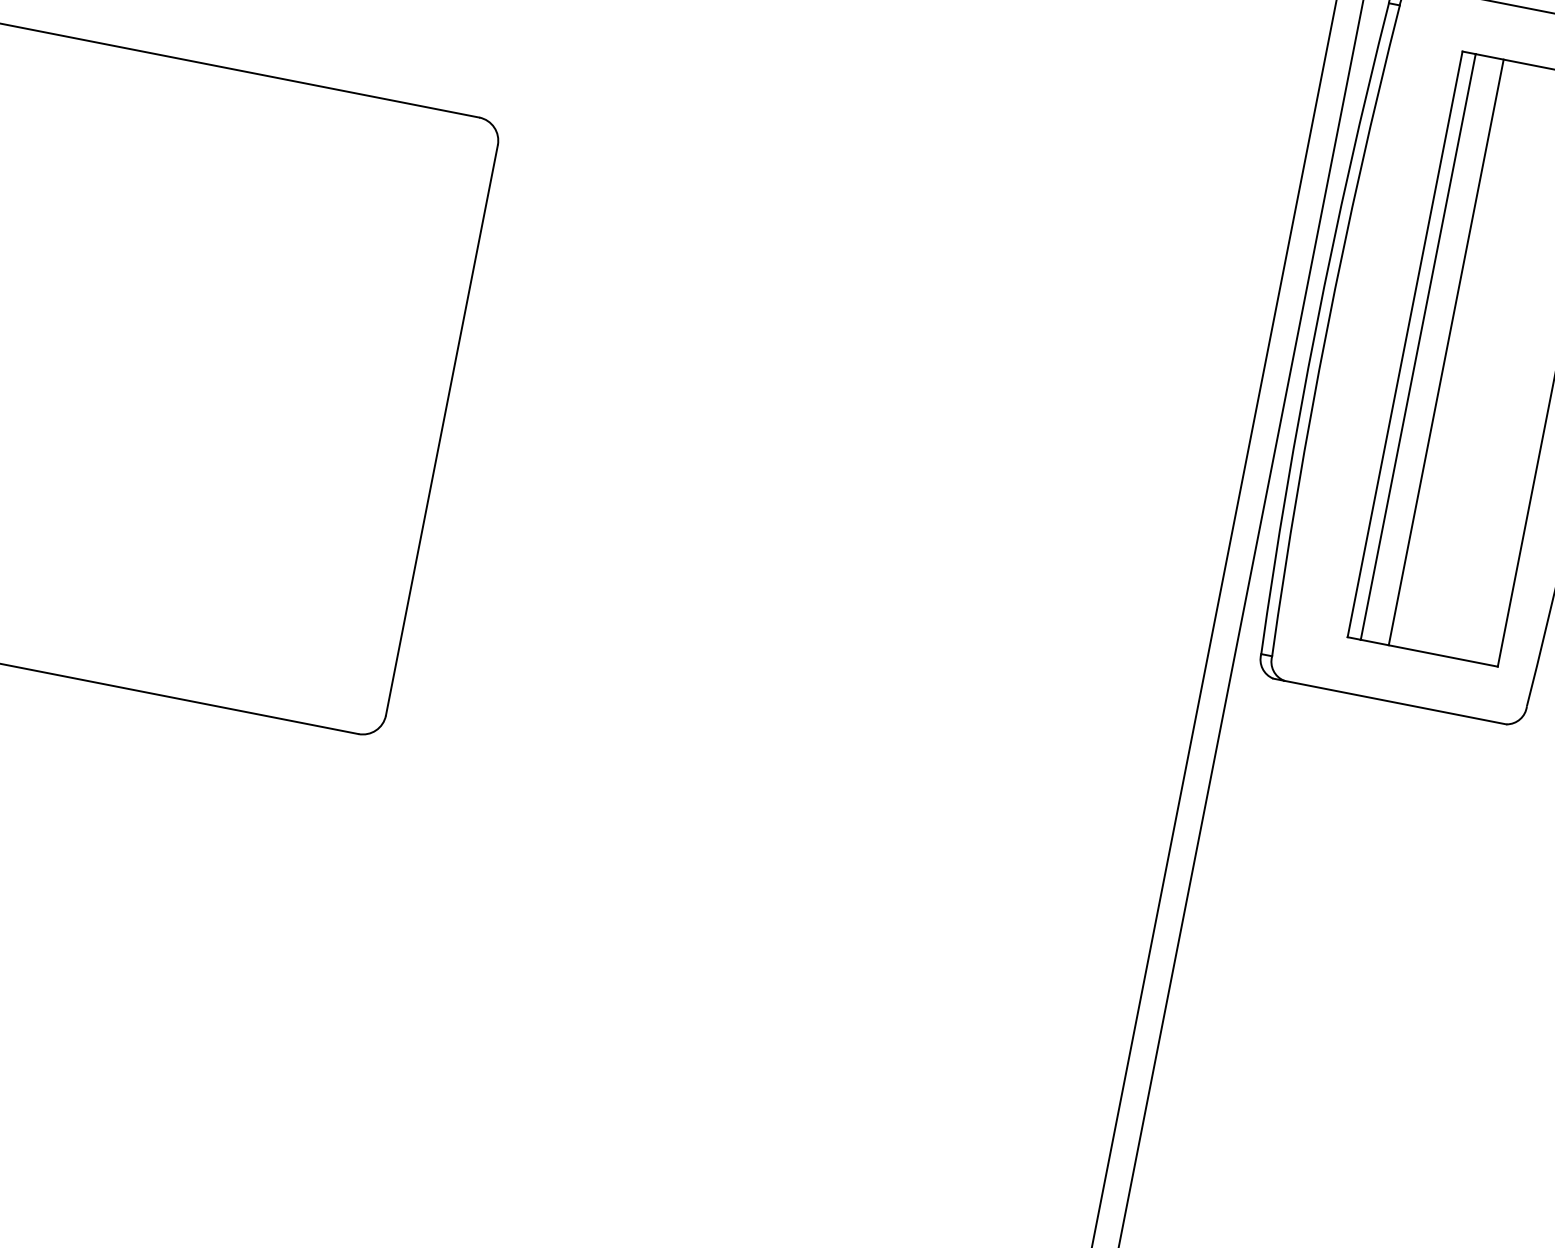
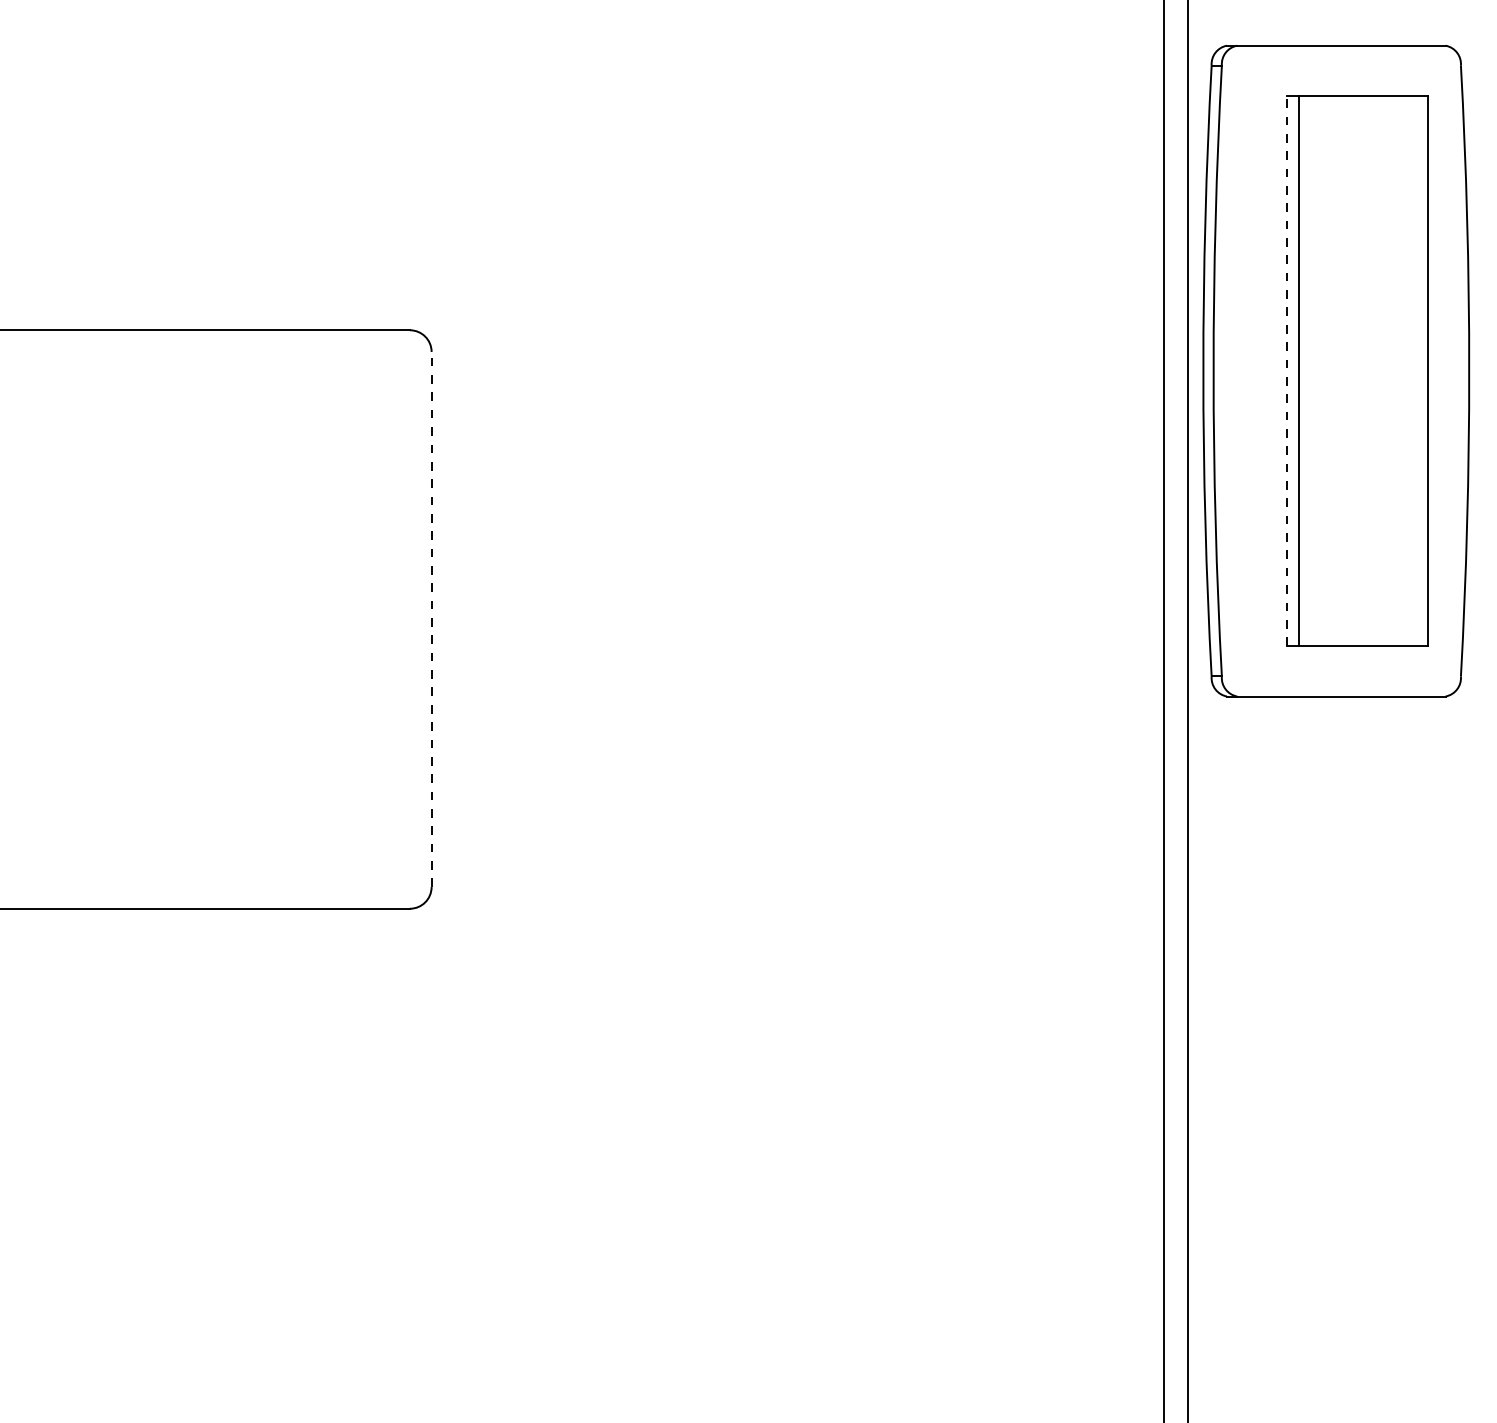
line: (1404, 344) -> (1286, 371), solid -> dashed
line: (1446, 351) -> (1325, 370), removed
line: (441, 430) -> (431, 619), solid -> dashed

